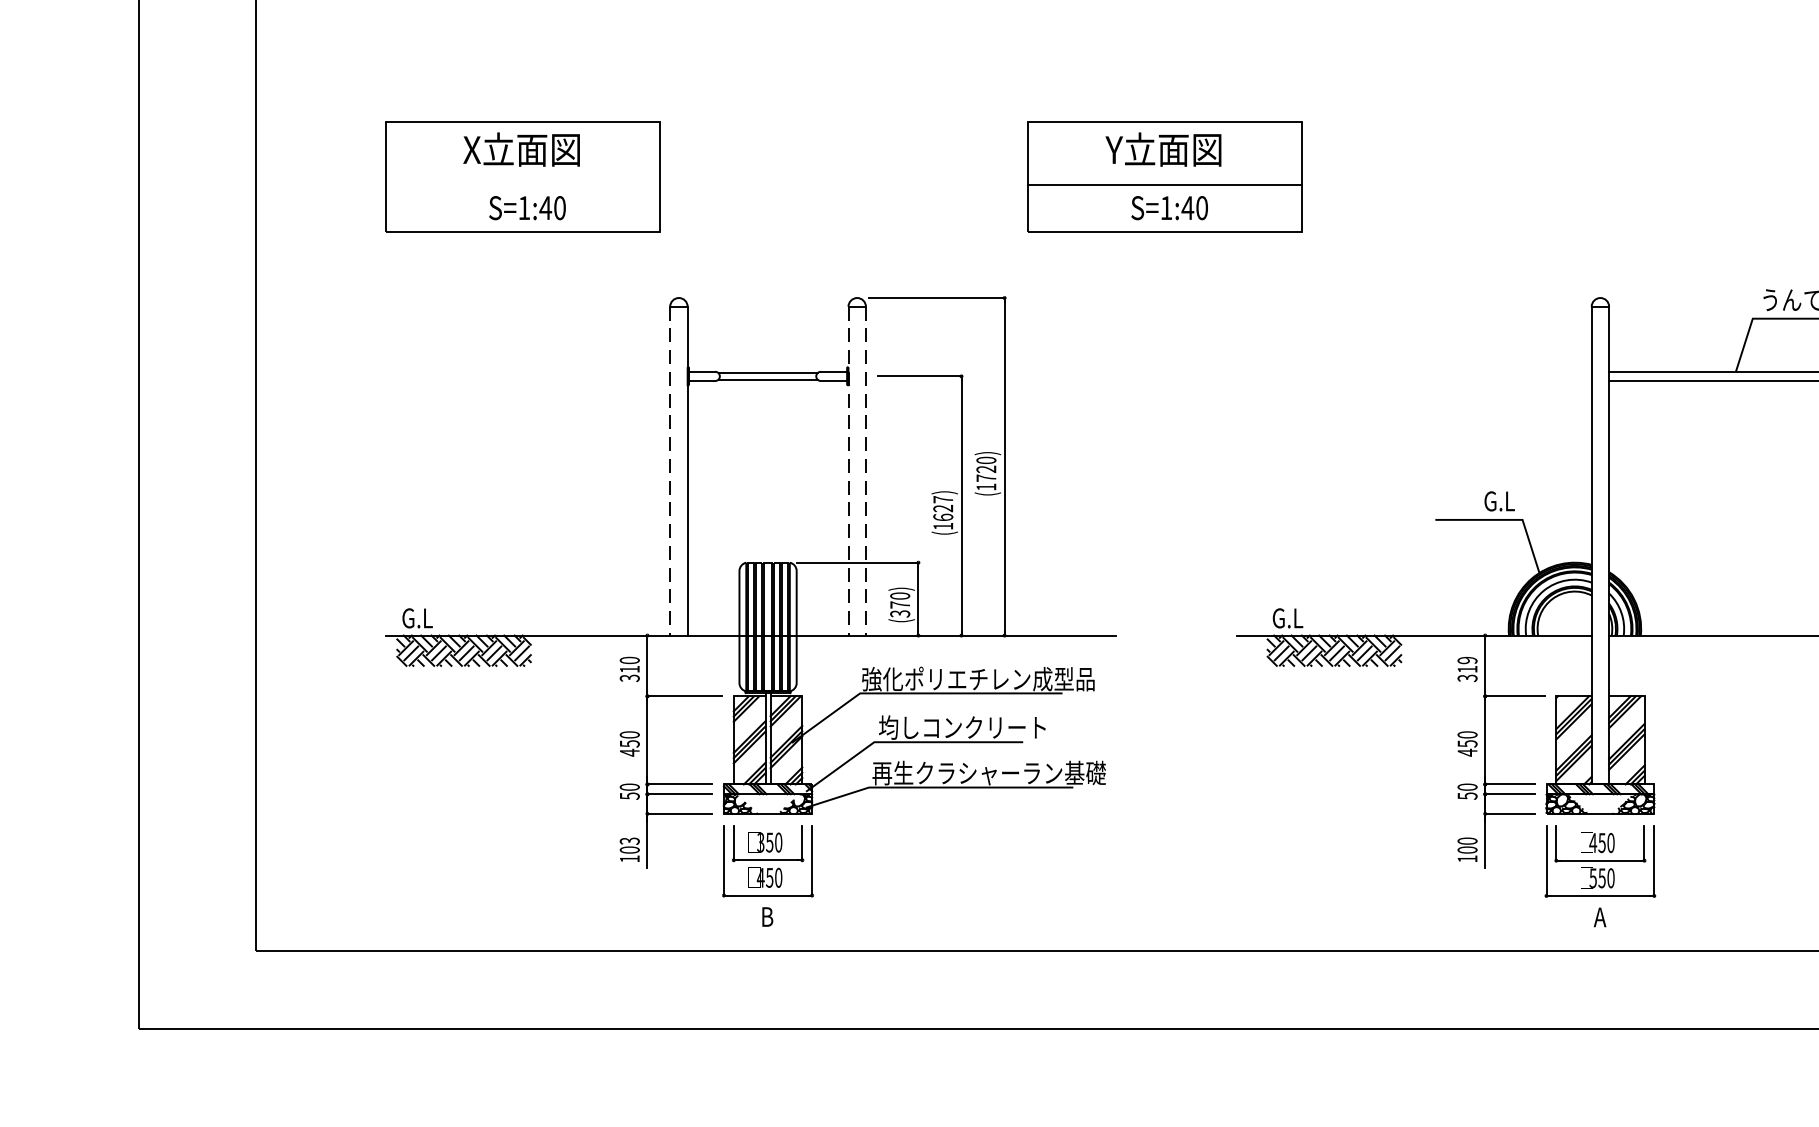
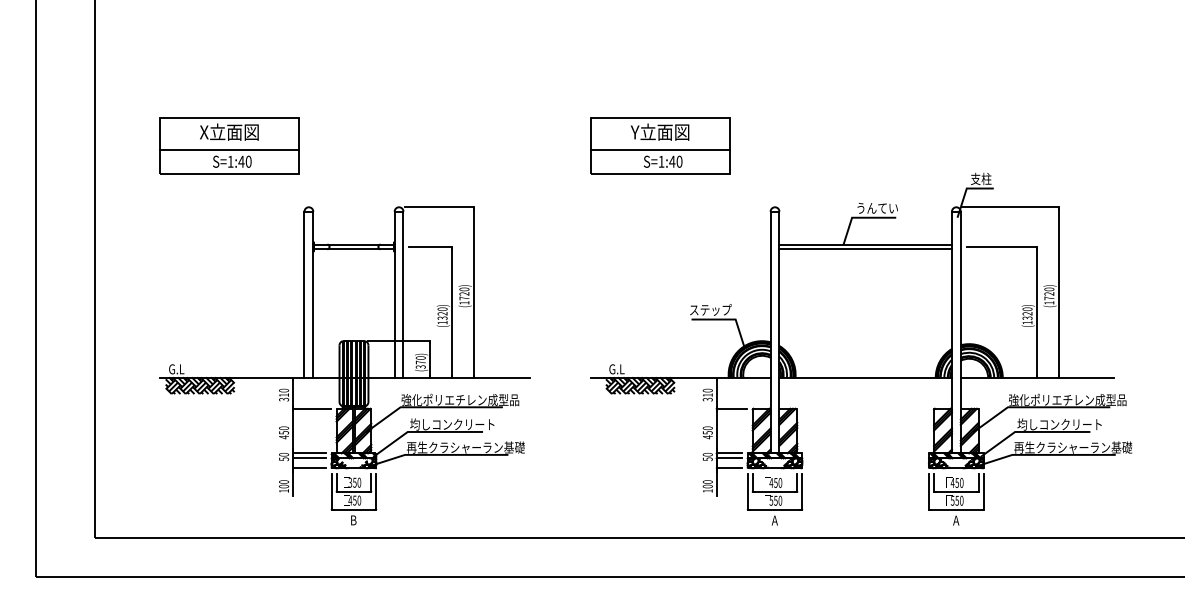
part: (1164, 175) -> (660, 145), moved
line: (521, 185) -> (229, 150), added
line: (670, 472) -> (304, 295), dashed -> solid
line: (848, 472) -> (394, 295), dashed -> solid
line: (865, 472) -> (403, 295), dashed -> solid
text: (1472, 500) -> (710, 309), G.L -> ステップ
text: (943, 507) -> (442, 313), (1627) -> (1320)
text: (1466, 660) -> (707, 390), 319 -> 310
text: (628, 840) -> (283, 481), 103 -> 100

